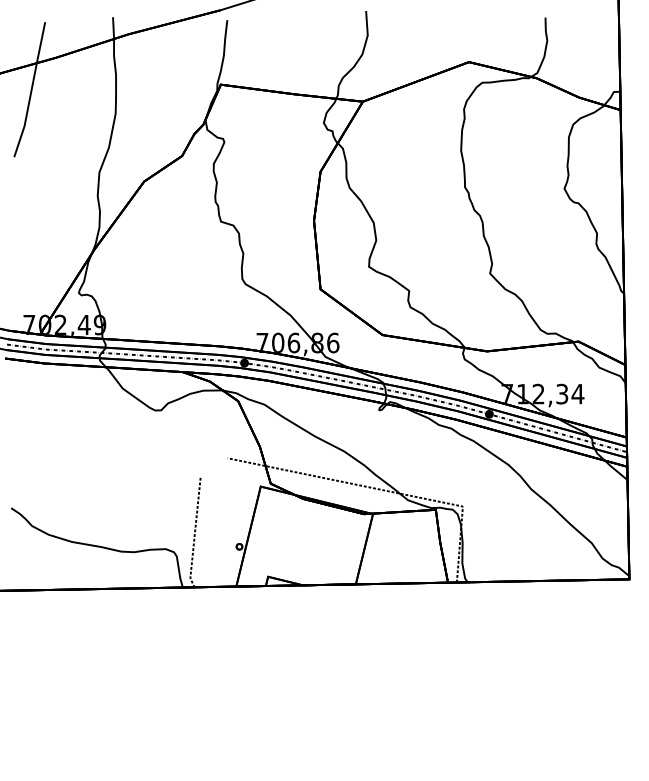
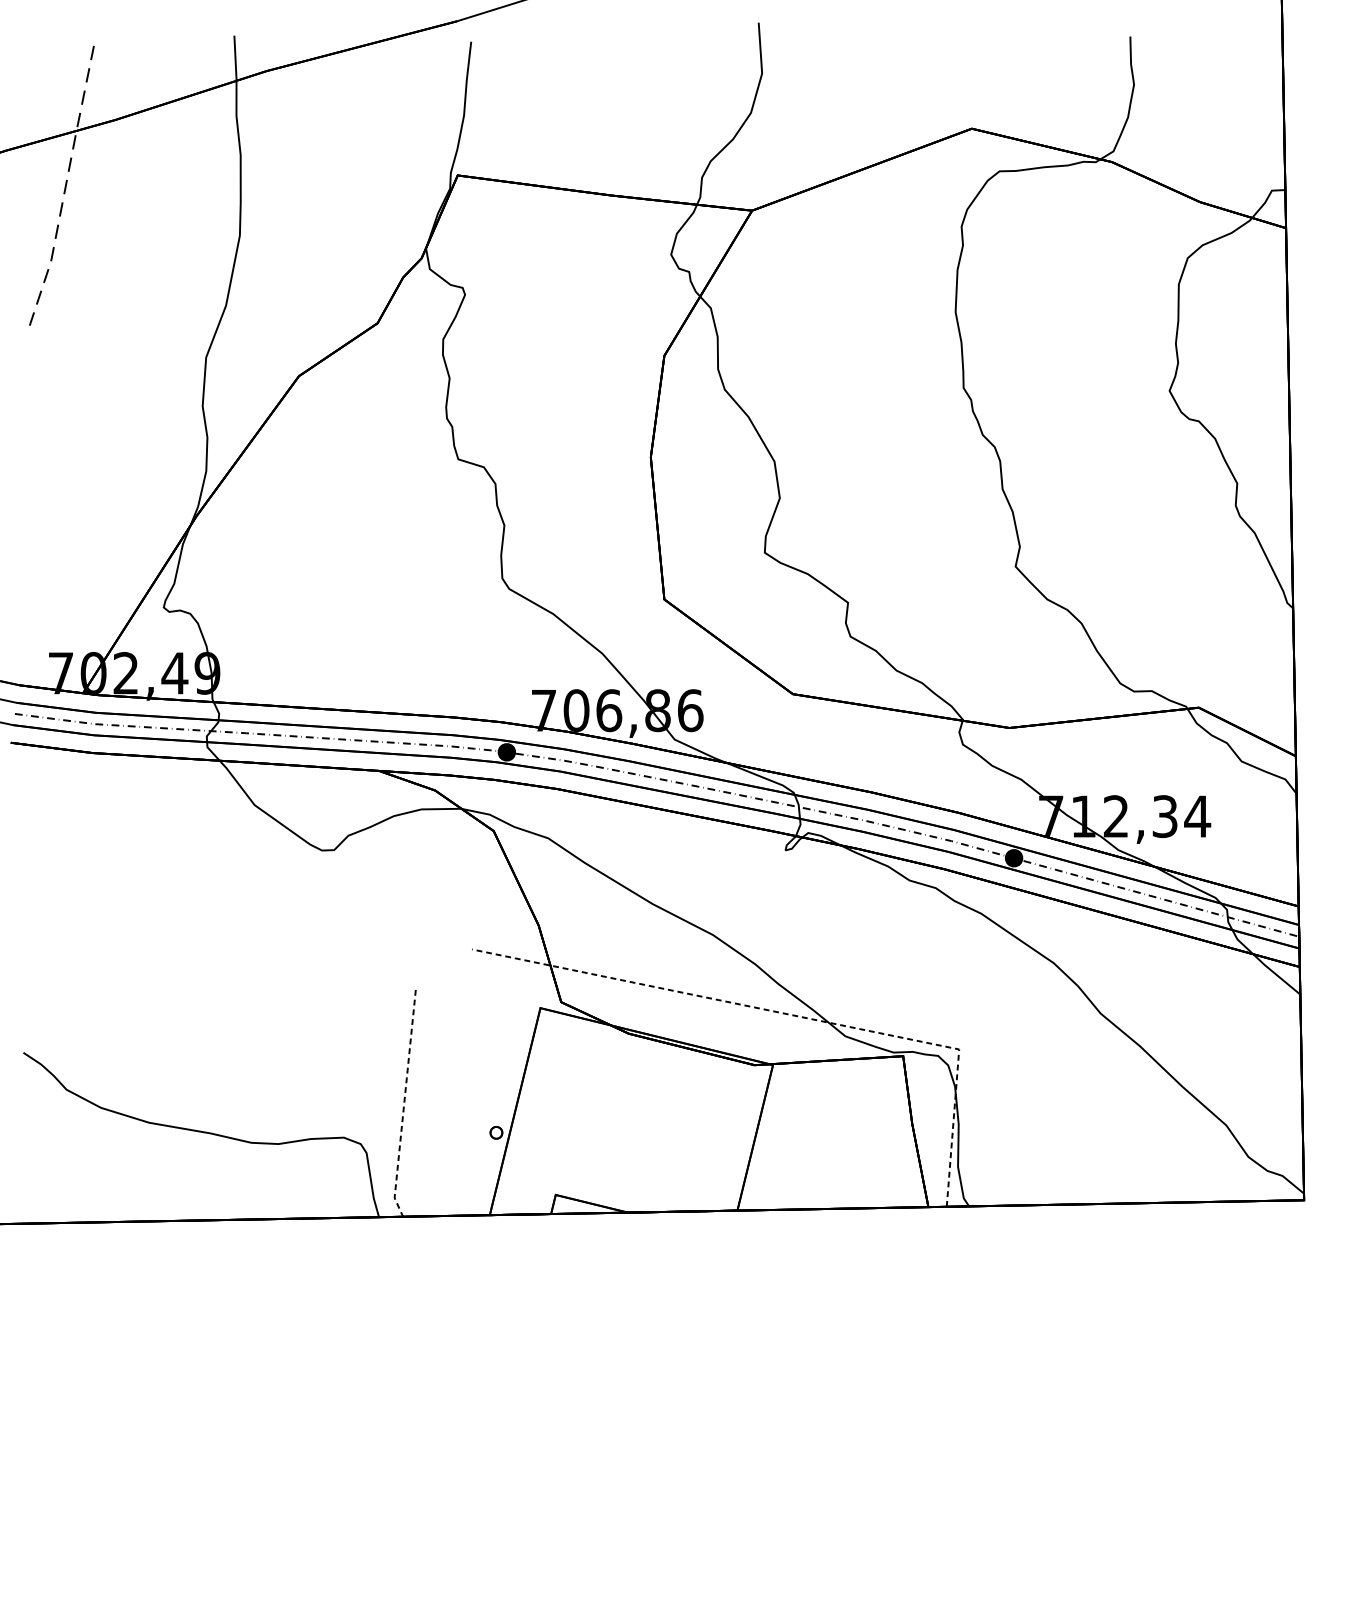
line: (31, 89) -> (65, 185), solid -> dashed

